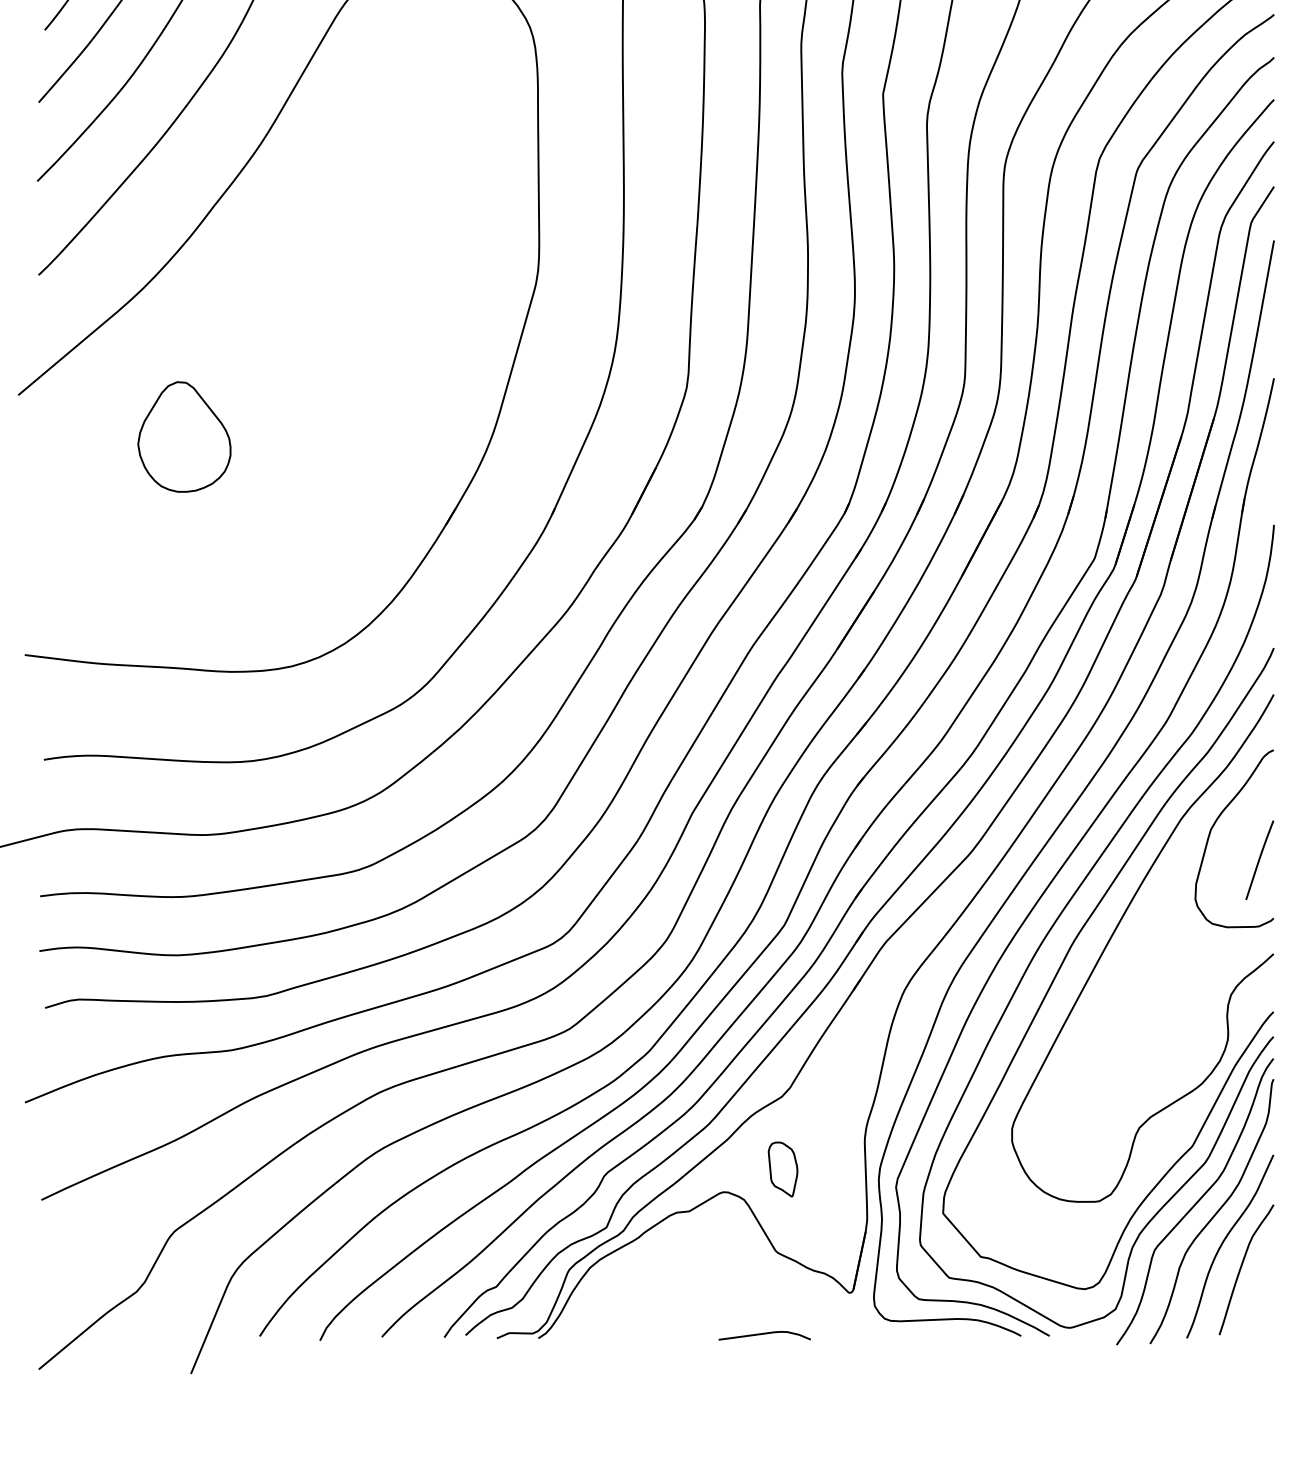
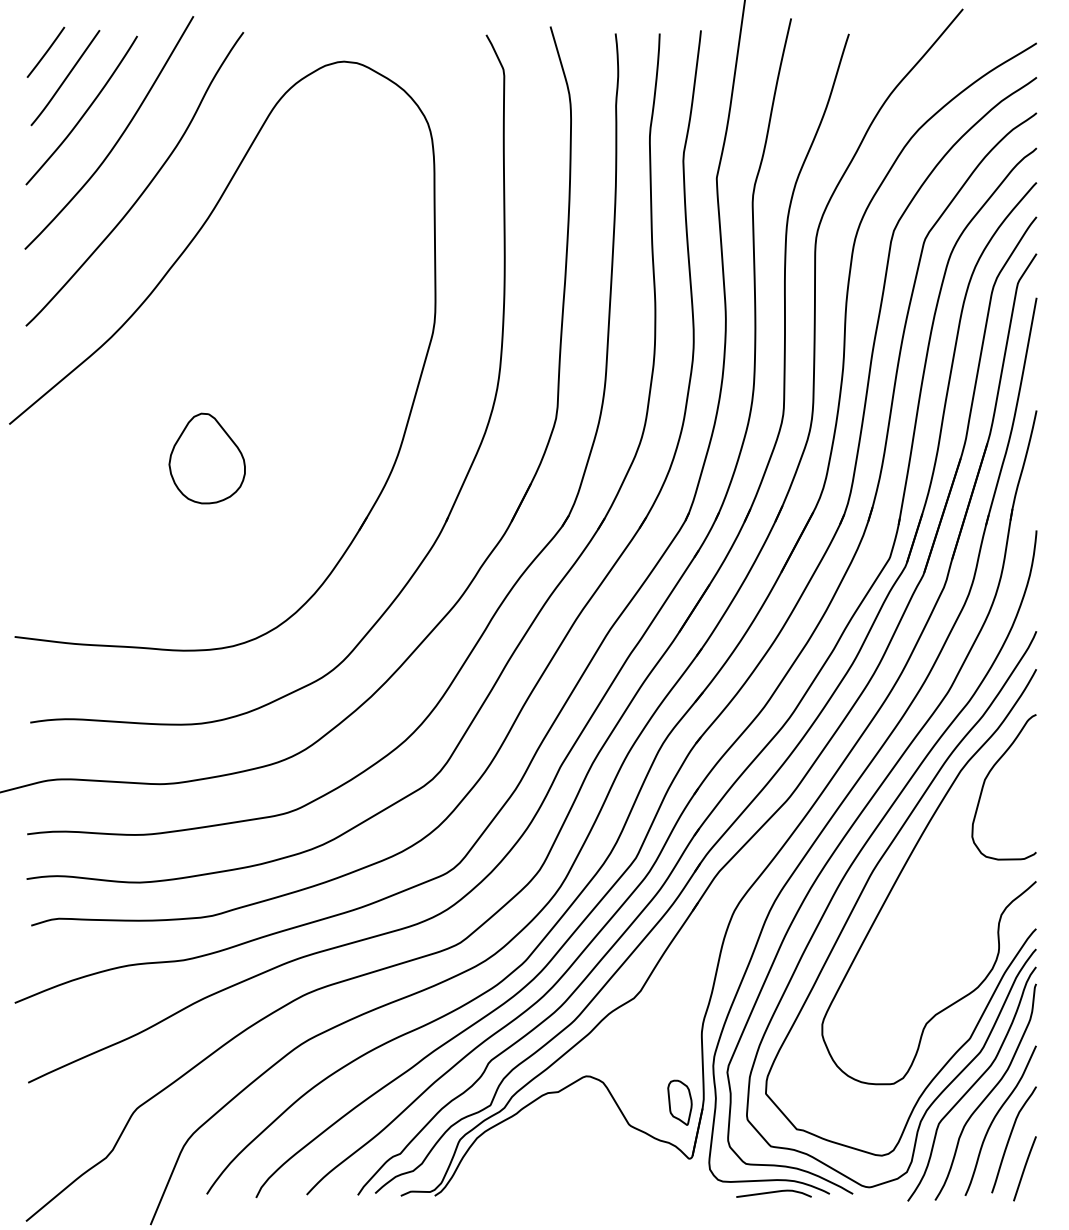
part: (183, 436) -> (206, 458), moved
line: (1259, 859) -> (1024, 1168), moved
part: (782, 1169) -> (679, 1102), moved
curve: (764, 1334) -> (773, 1192), moved

